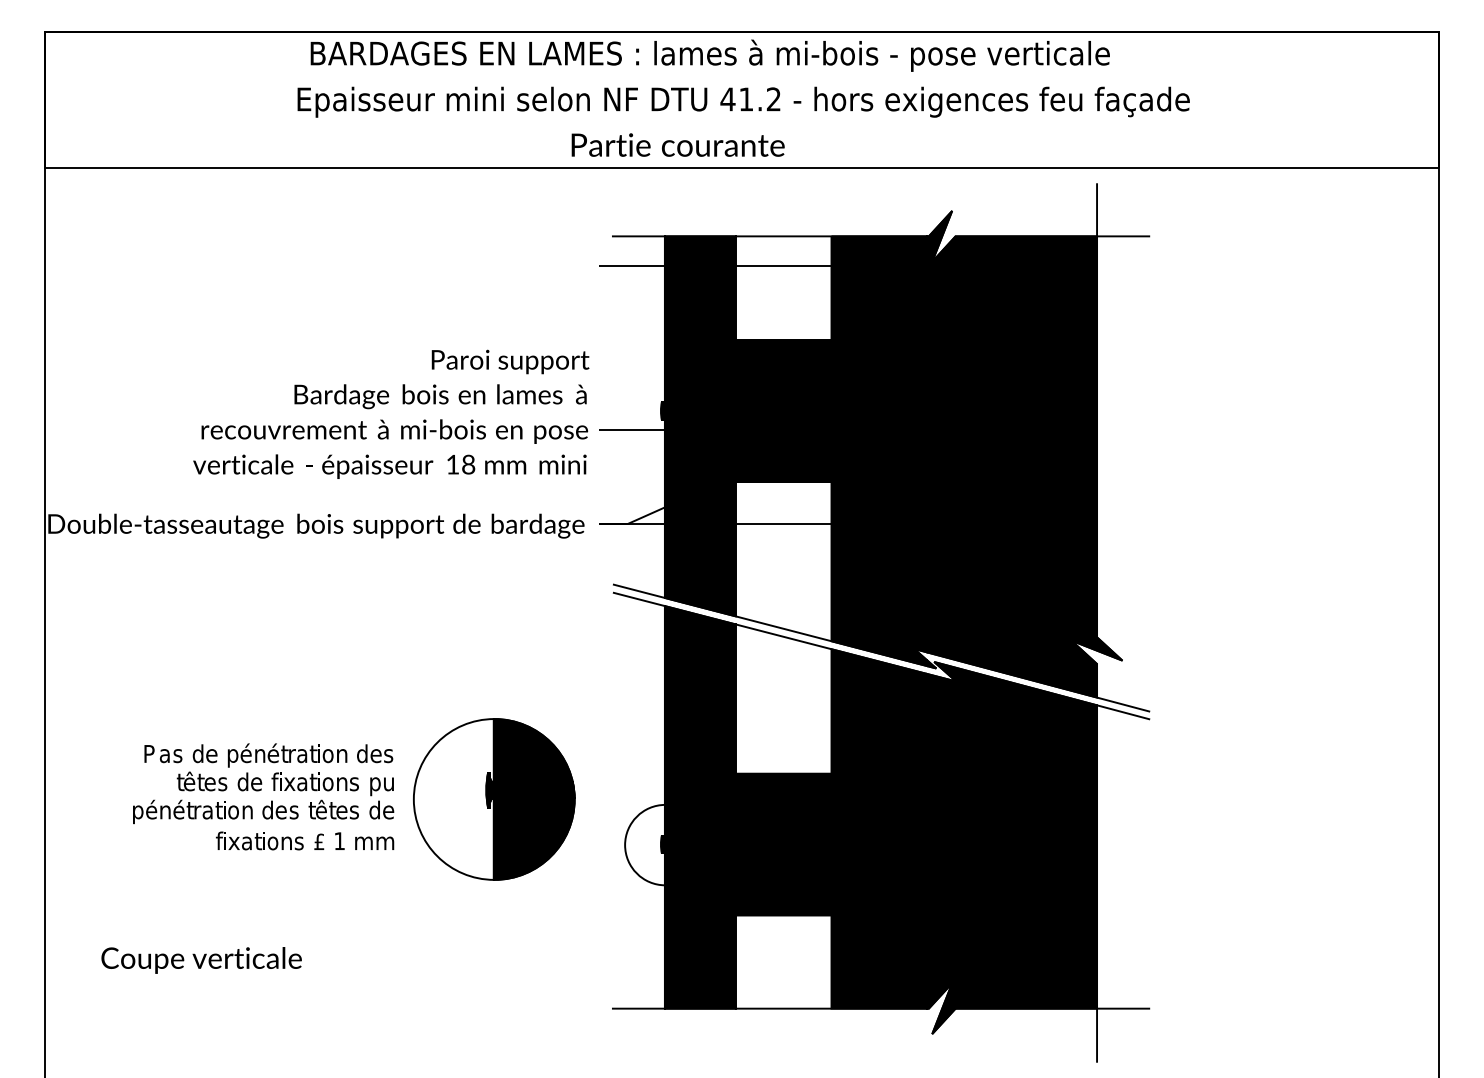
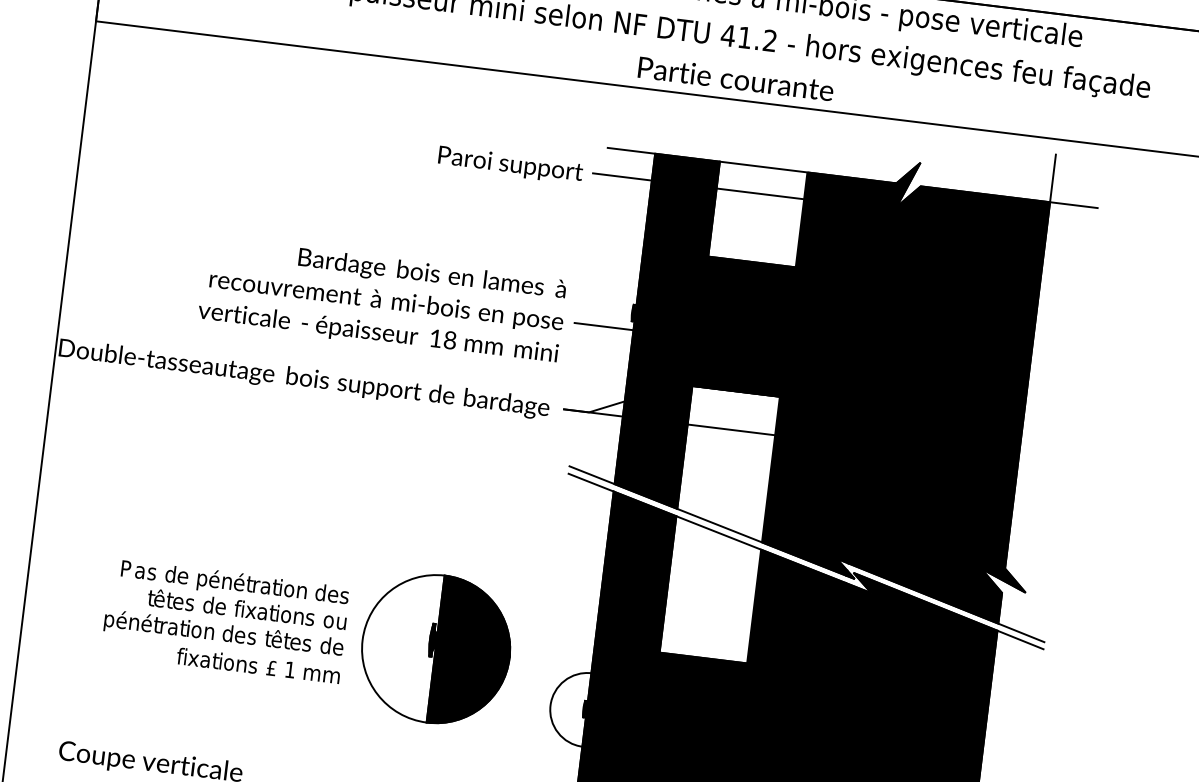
text: (677, 144) -> (735, 78), moved
text: (510, 361) -> (510, 164), moved
text: (374, 786) -> (328, 623), p -> o

